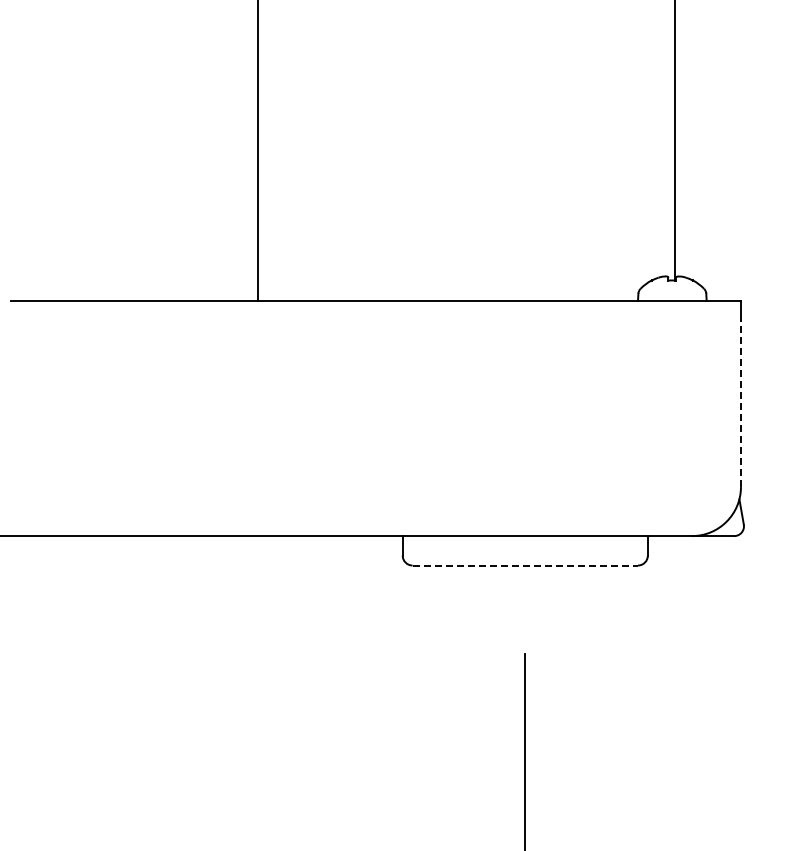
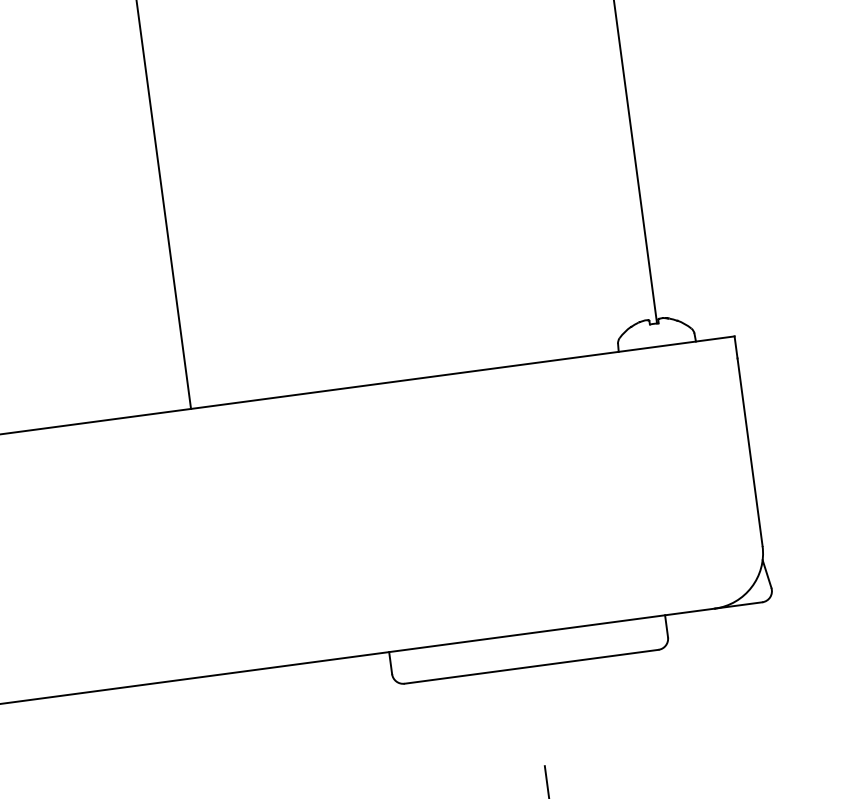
line: (740, 403) -> (749, 452), dashed -> solid
line: (525, 565) -> (531, 666), dashed -> solid

